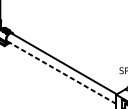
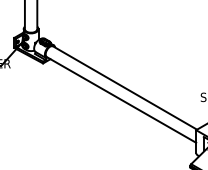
line: (62, 73) -> (122, 100), dashed -> solid

